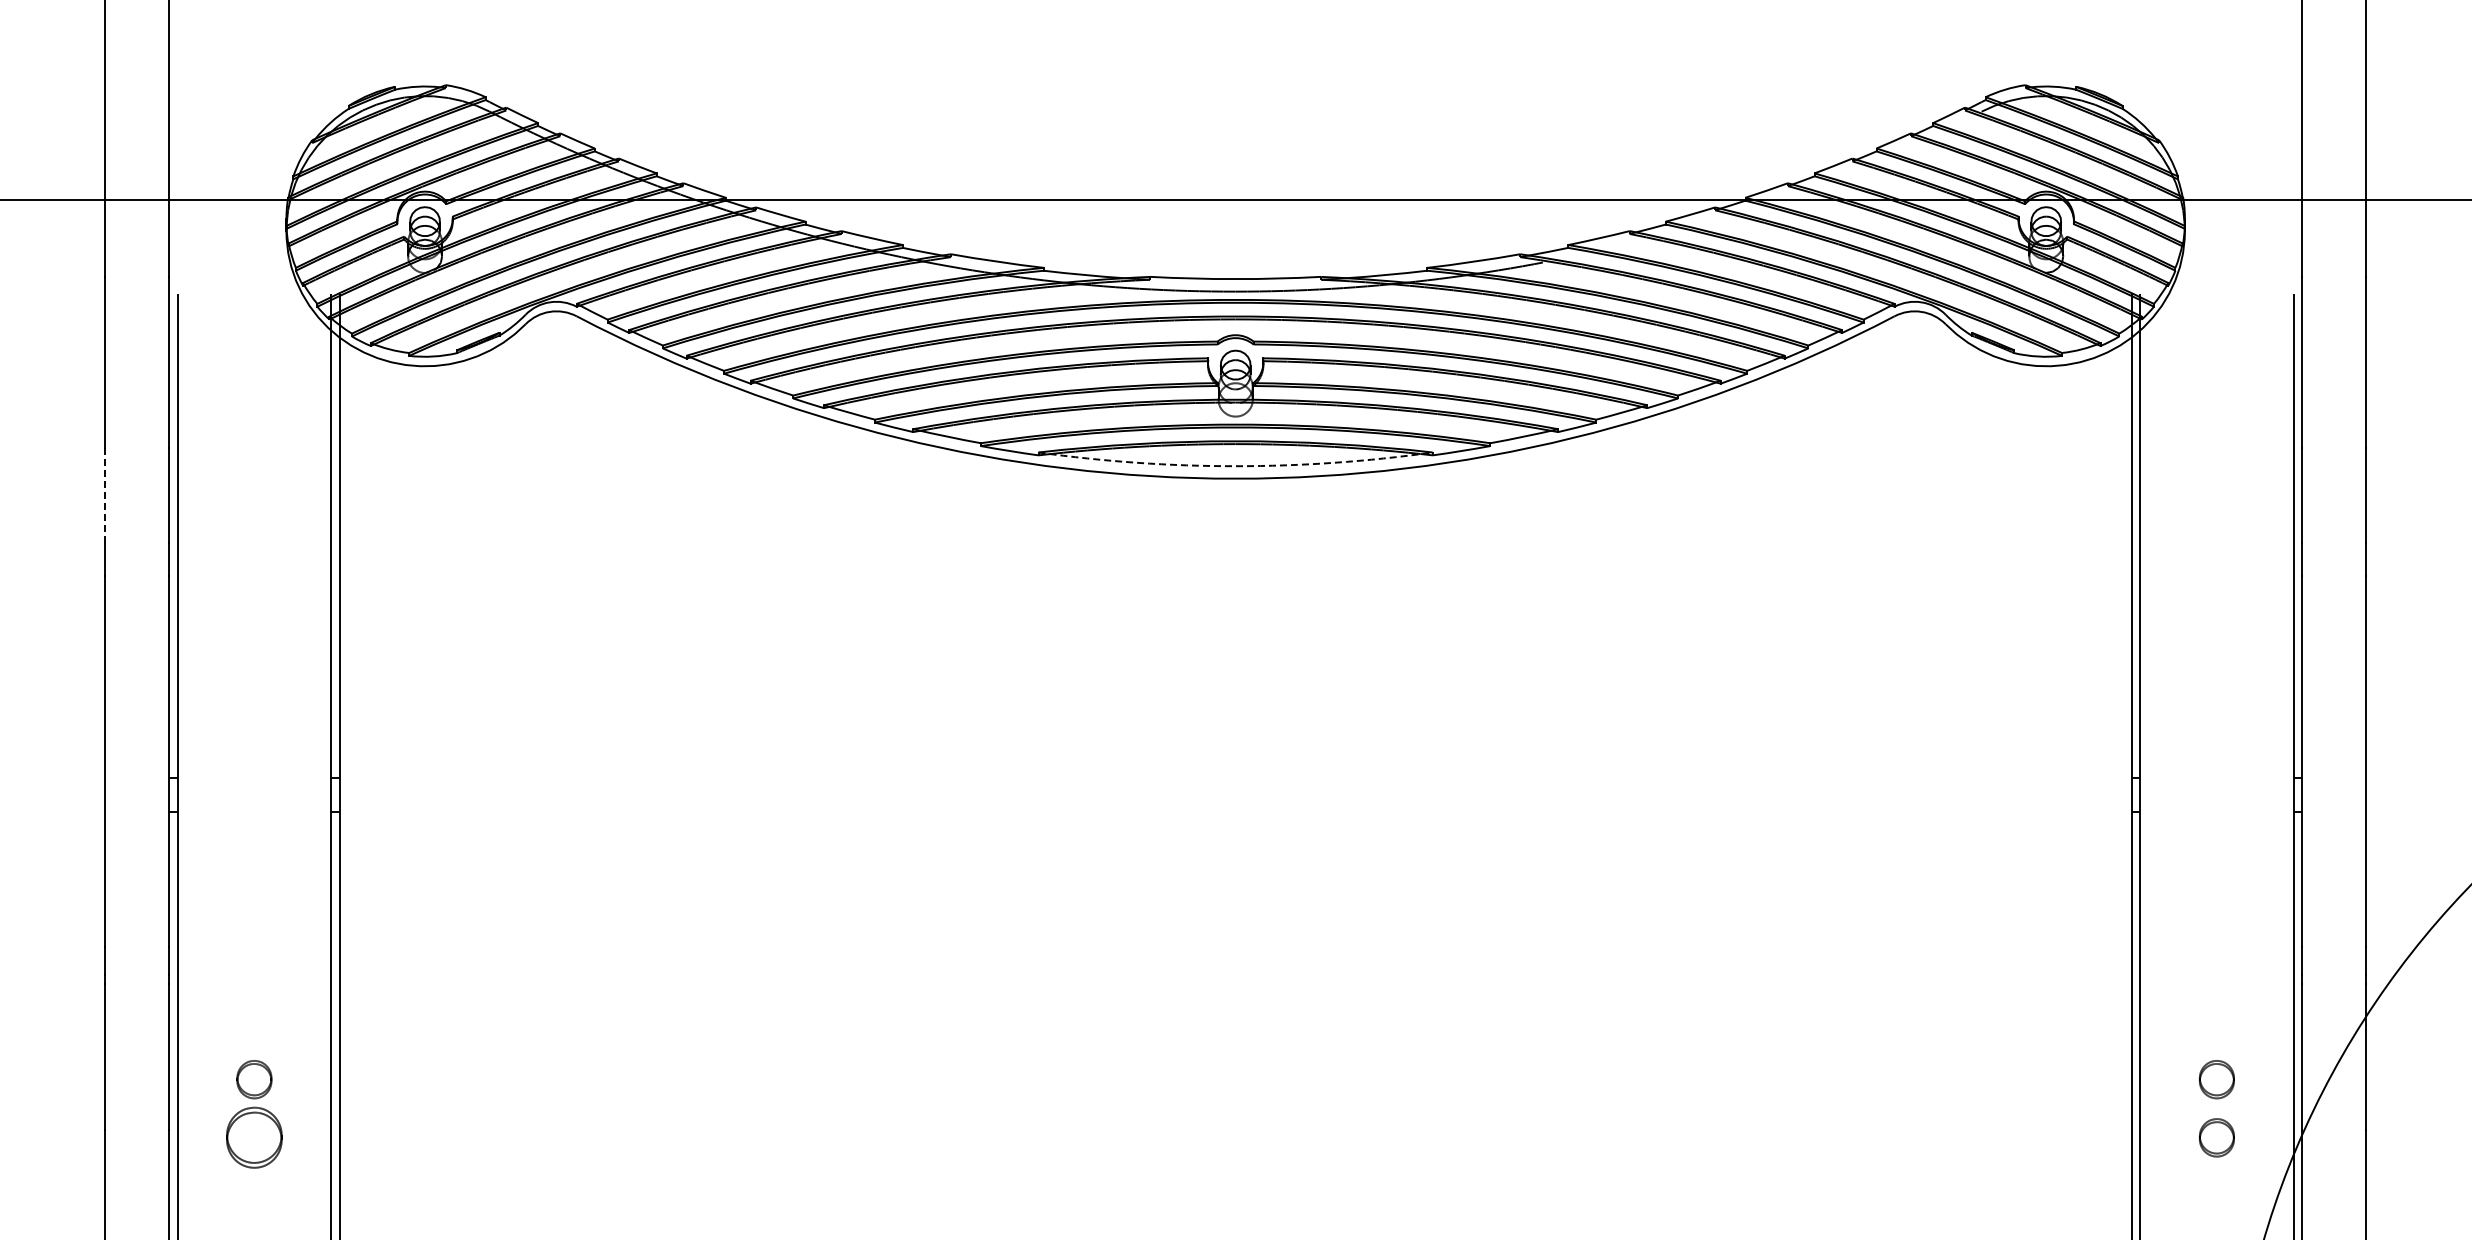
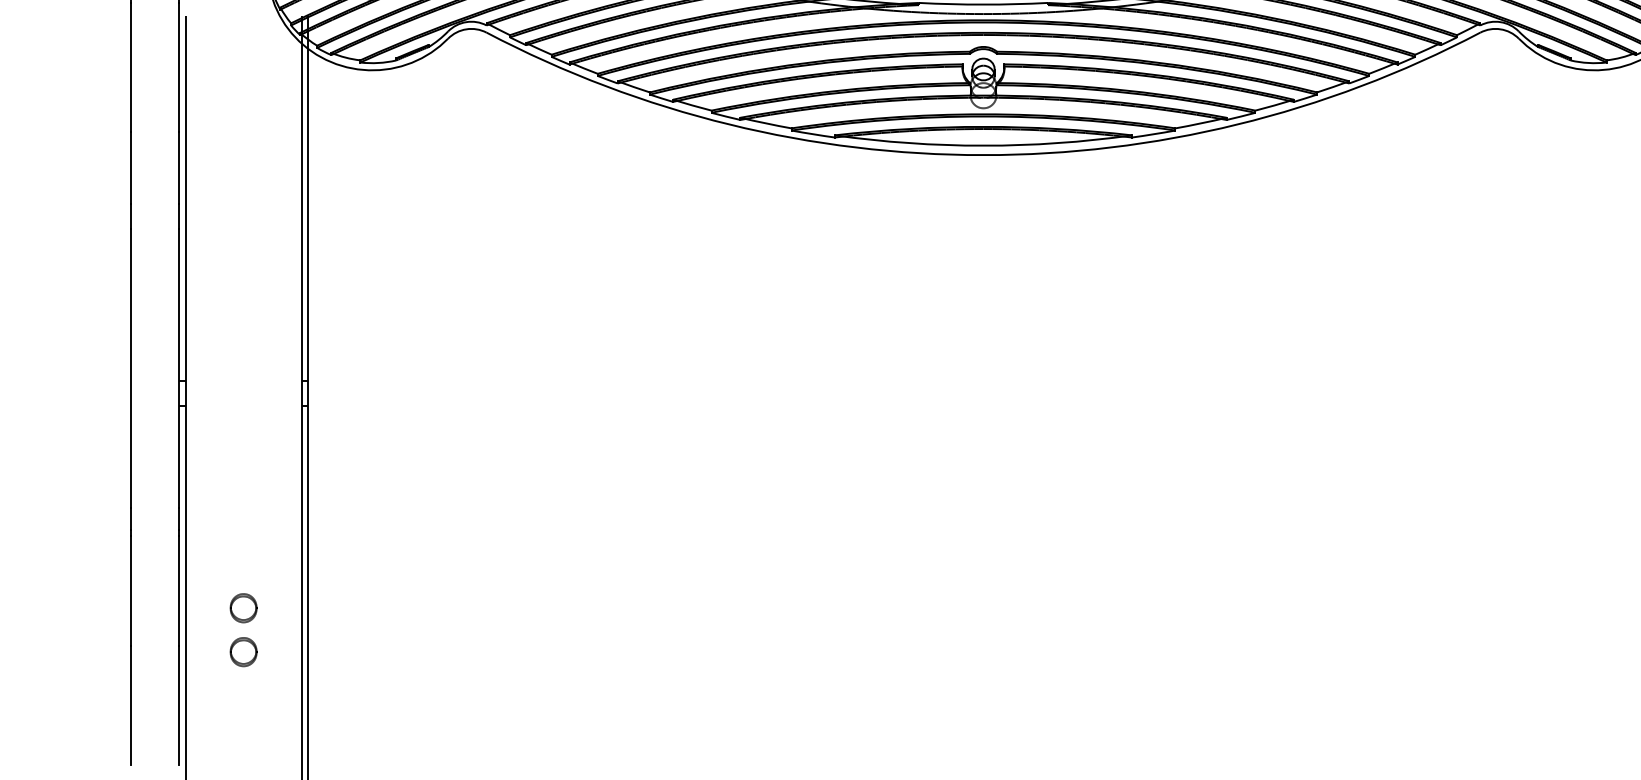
arc: (1235, 466) -> (983, 145), dashed -> solid
line: (105, 495) -> (131, 167), dashed -> solid
part: (254, 1137) -> (243, 651), size x0.62

